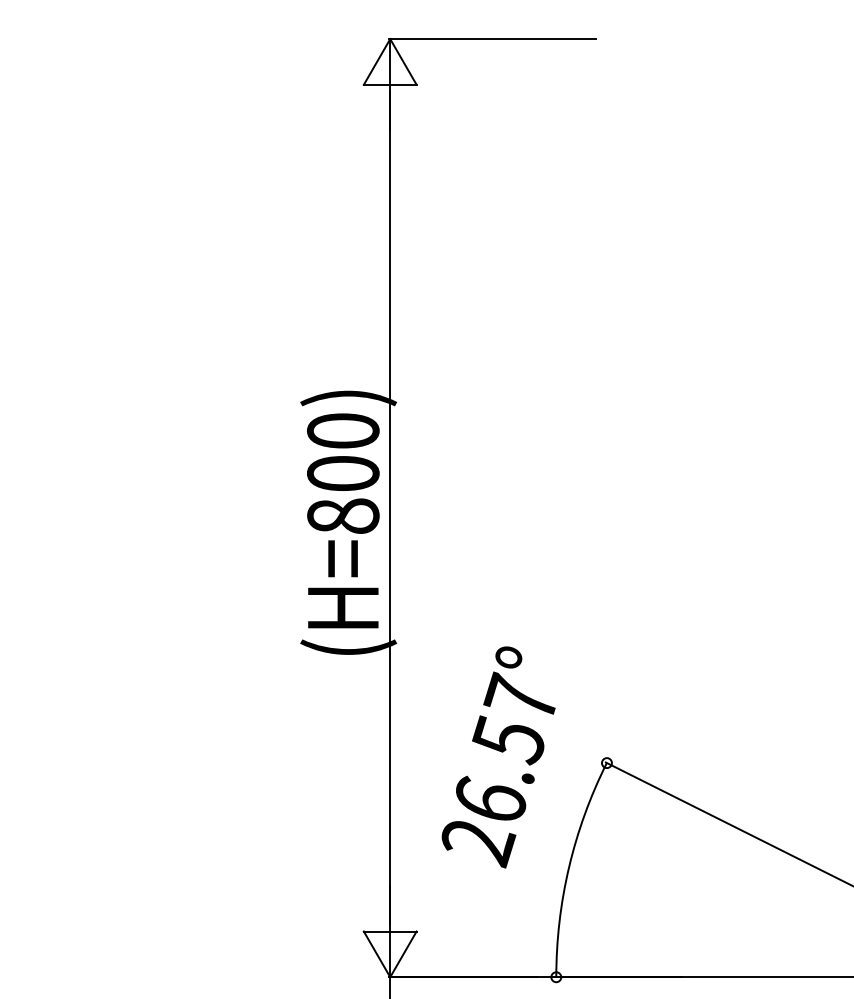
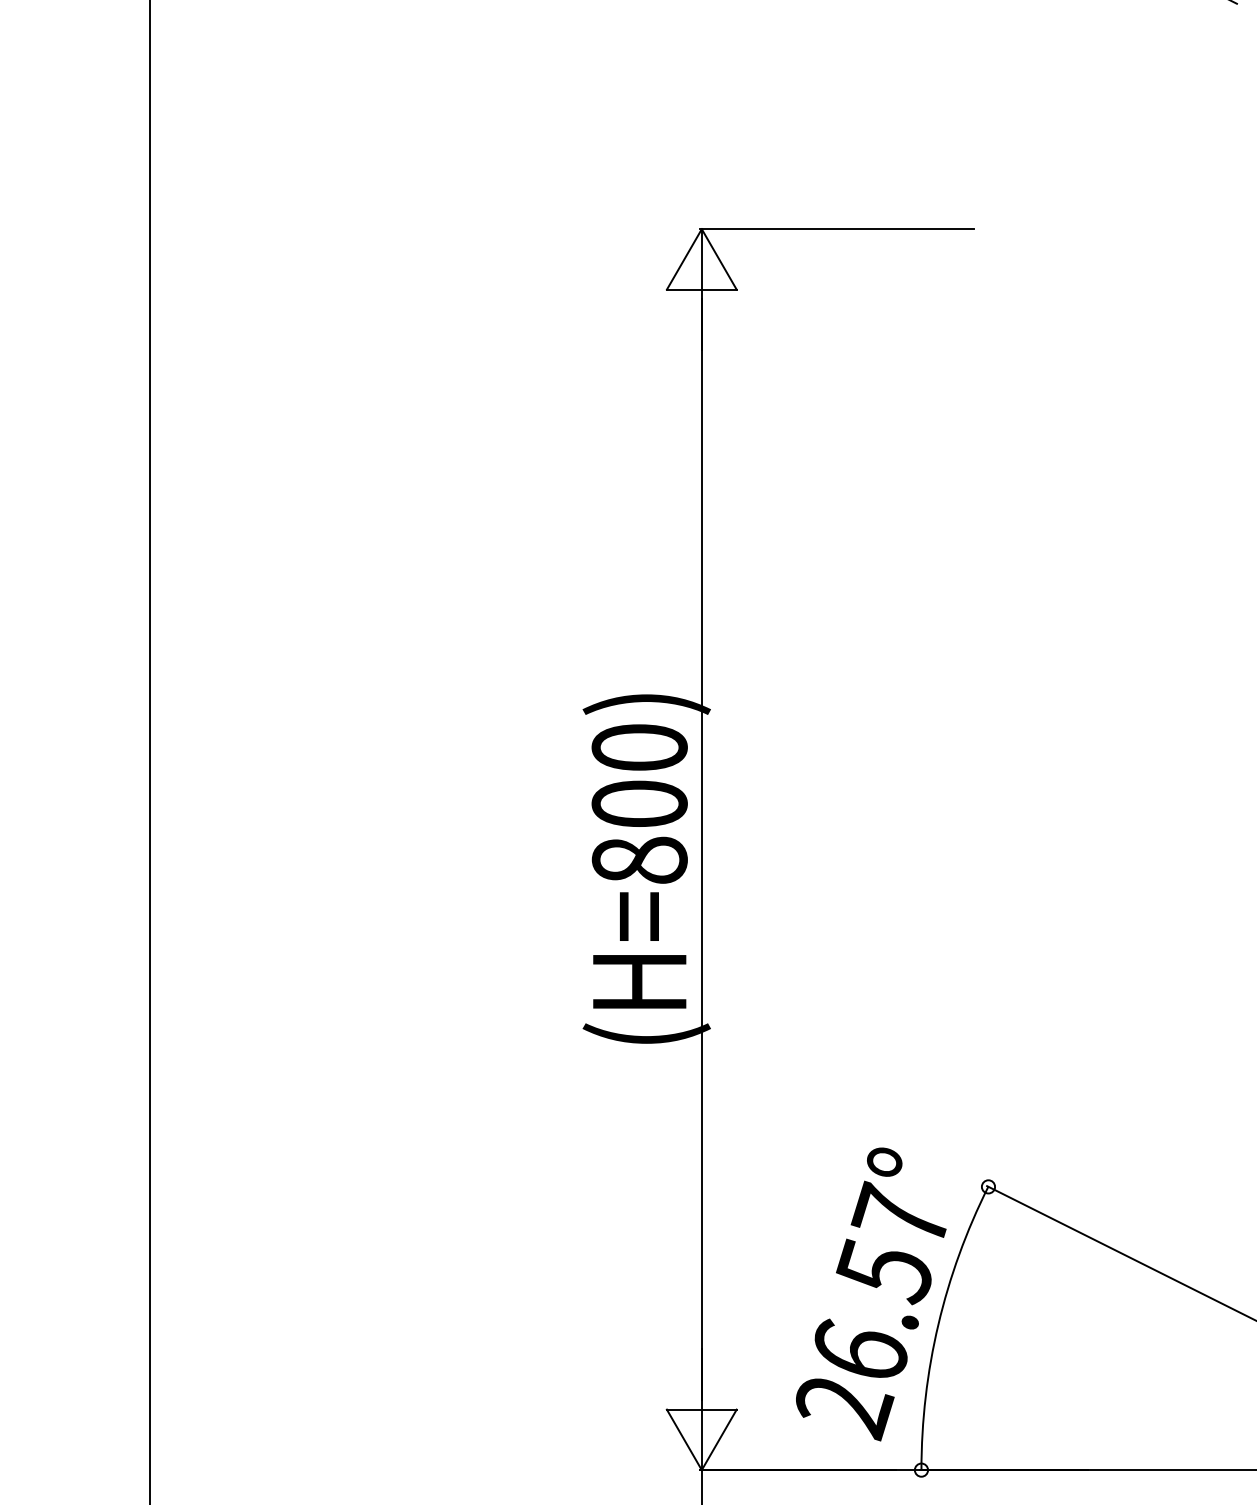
text: (498, 757) -> (871, 1294), moved

